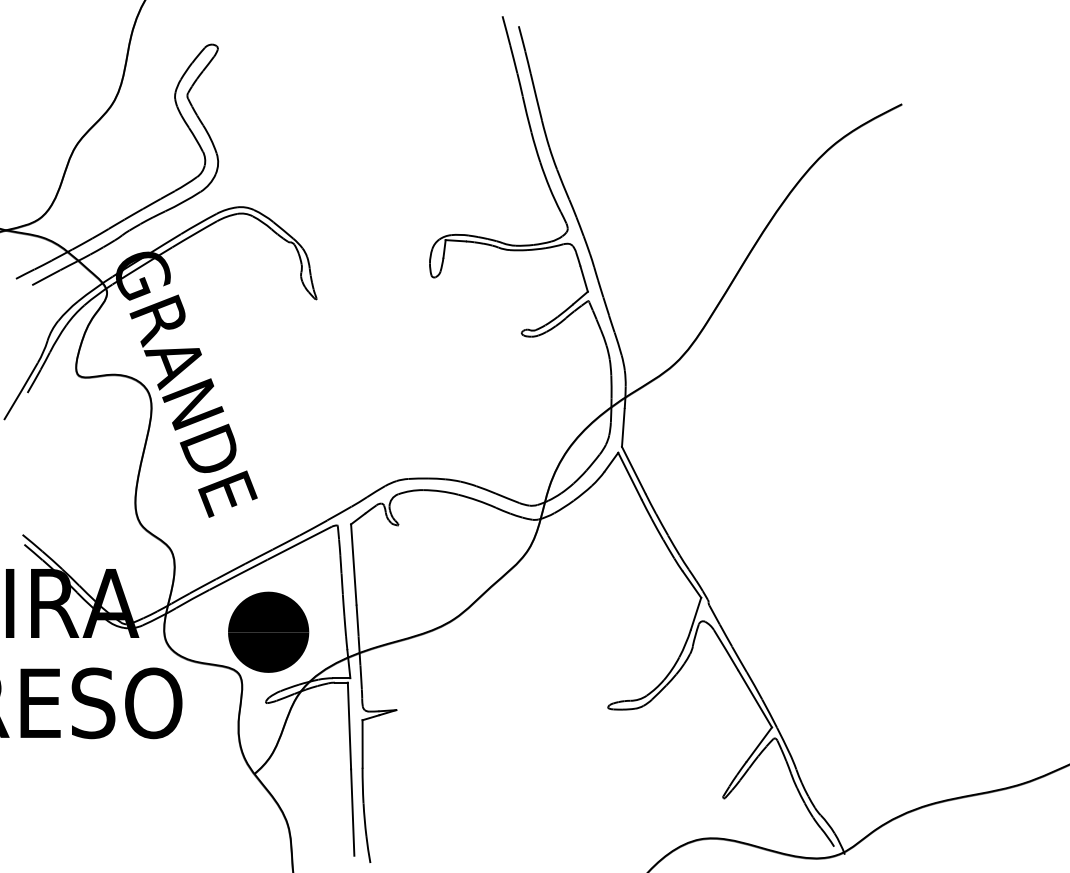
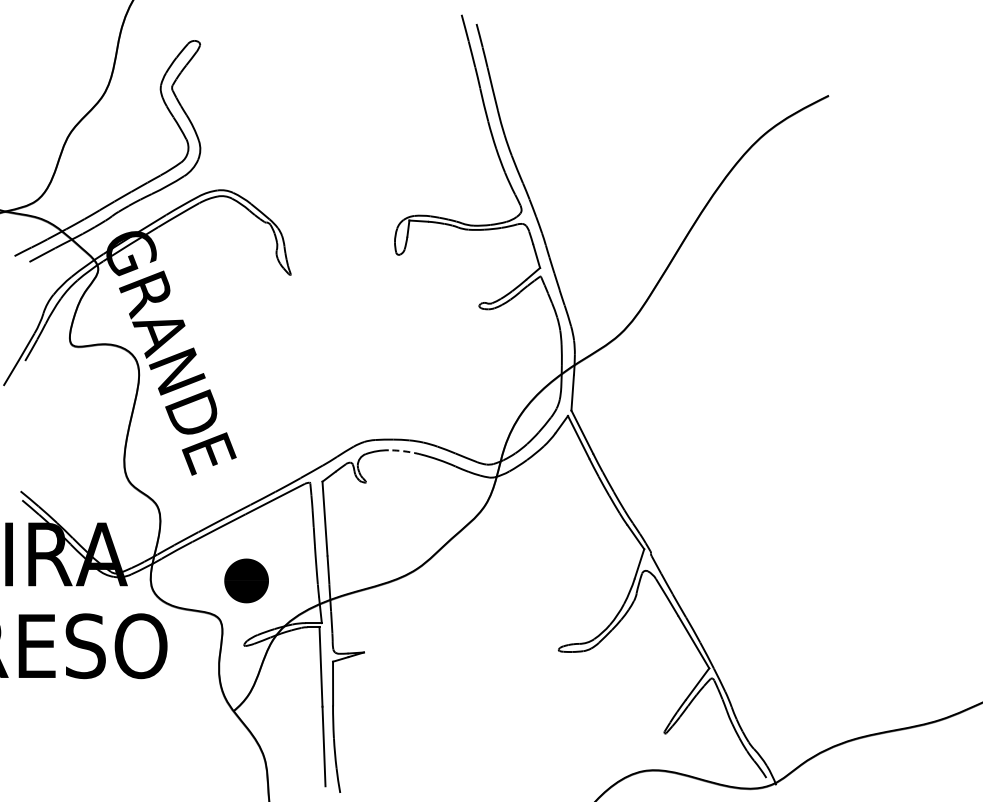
arc: (441, 491) -> (405, 451), solid -> dashed
part: (268, 631) -> (246, 580), size x0.6

